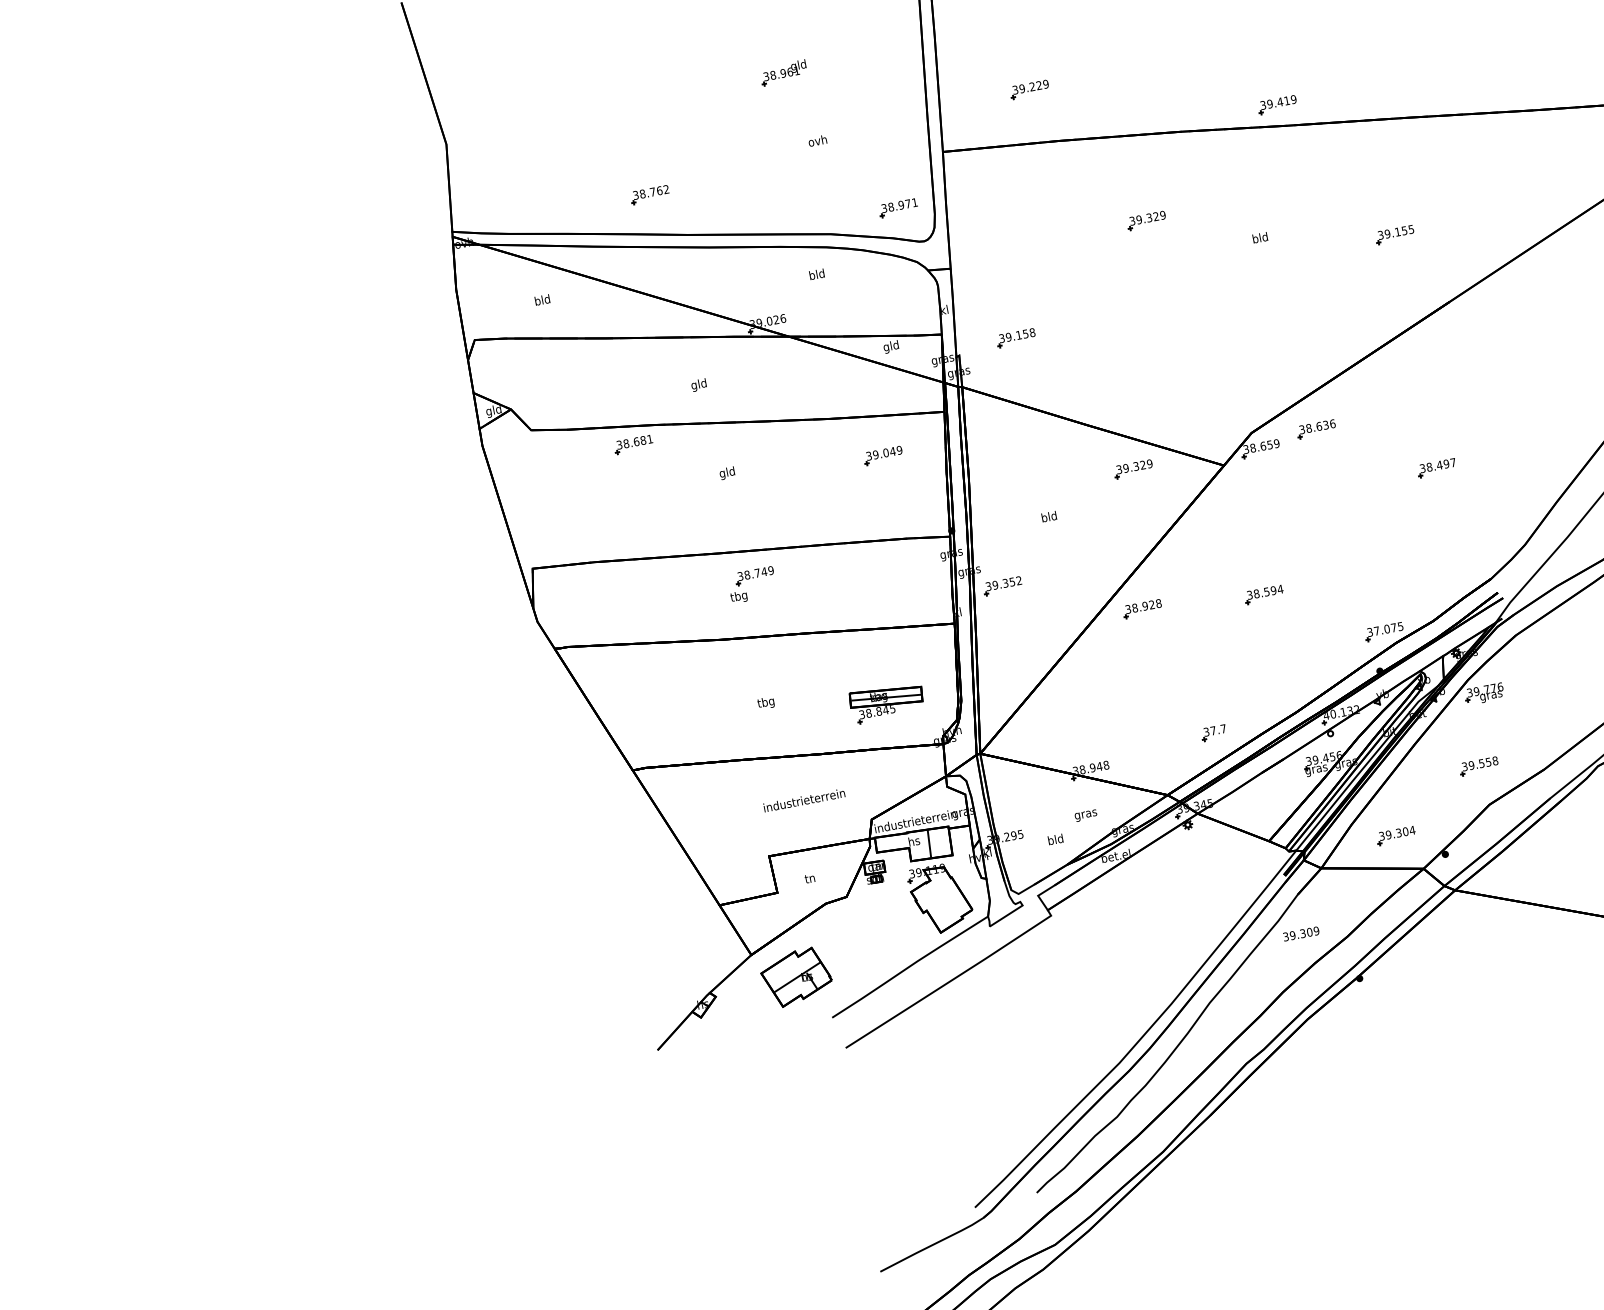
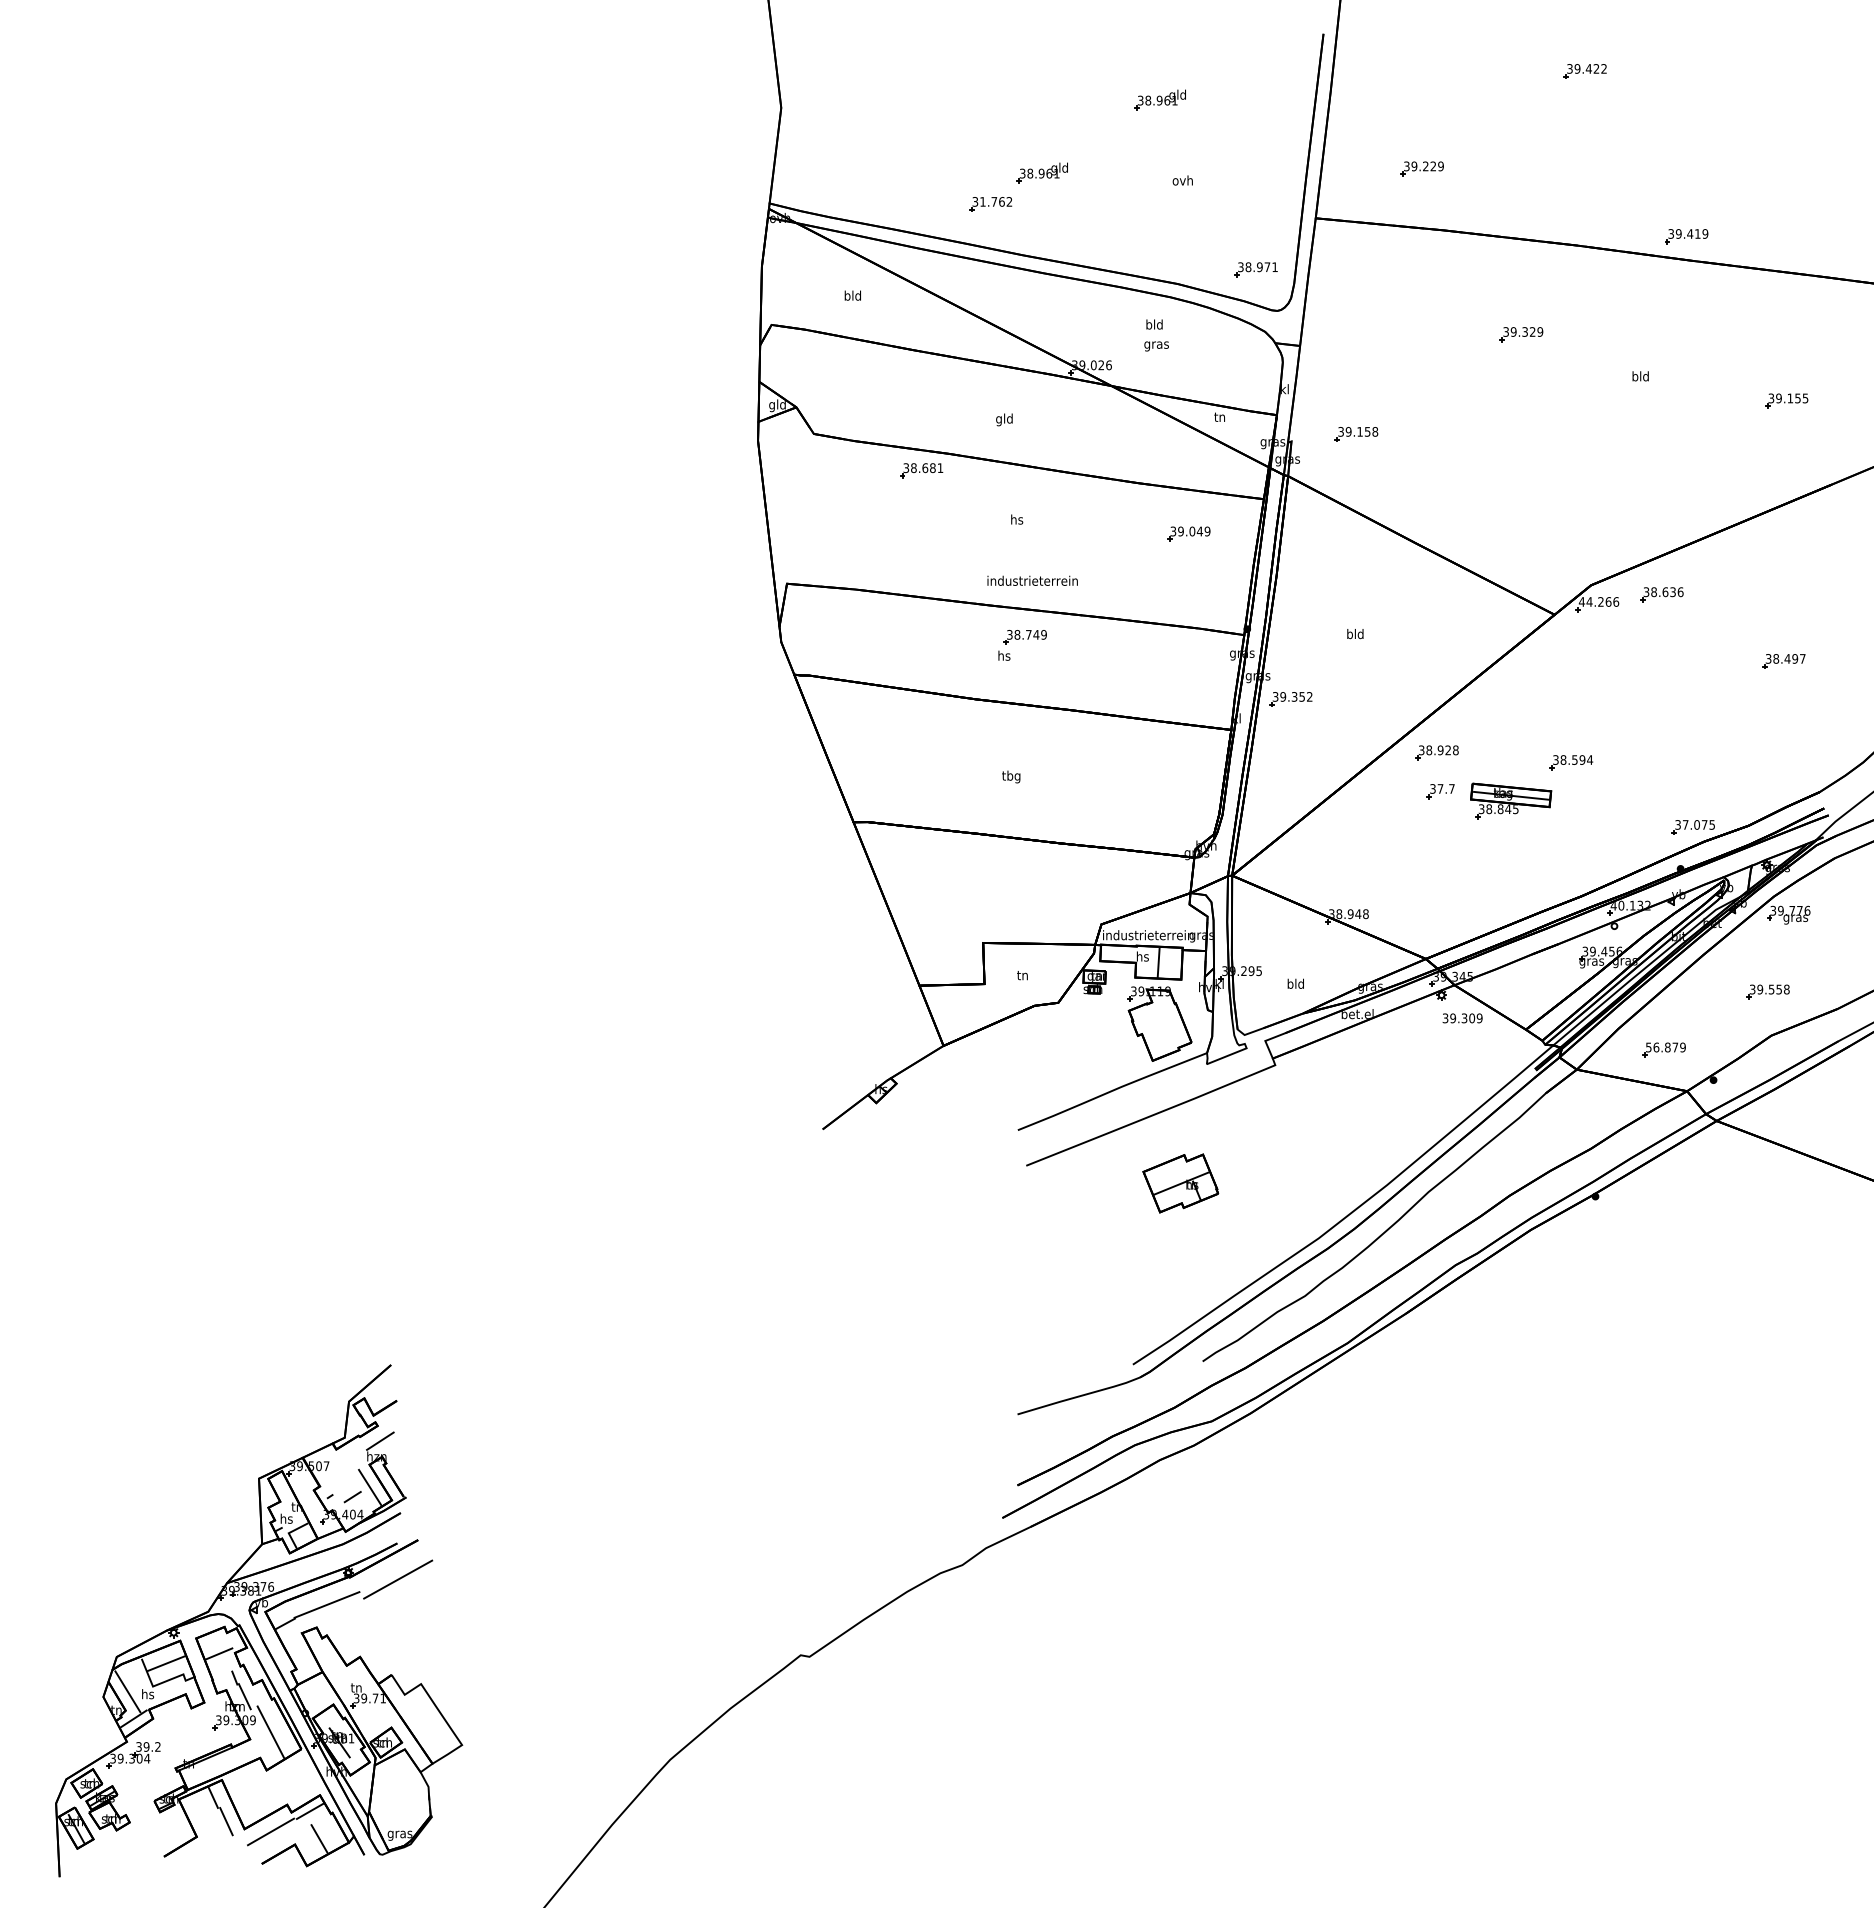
part: (690, 157) -> (1041, 172), added
text: (642, 193) -> (982, 201), 38.762 -> 31.762
text: (890, 346) -> (1219, 417), gld -> tn
text: (1260, 446) -> (1598, 601), 38.659 -> 44.266
part: (1132, 468) -> (1455, 599), removed
text: (727, 473) -> (1016, 520), gld -> hs
text: (738, 596) -> (1003, 656), tbg -> hs
part: (887, 701) -> (1511, 800), moved
part: (1213, 733) -> (1440, 791), moved
text: (804, 800) -> (1032, 580), moved
text: (1085, 815) -> (1156, 346), moved
text: (1397, 833) -> (1666, 1047), 39.304 -> 56.879
text: (1301, 934) -> (1462, 1018), moved
part: (796, 977) -> (1180, 1183), moved

